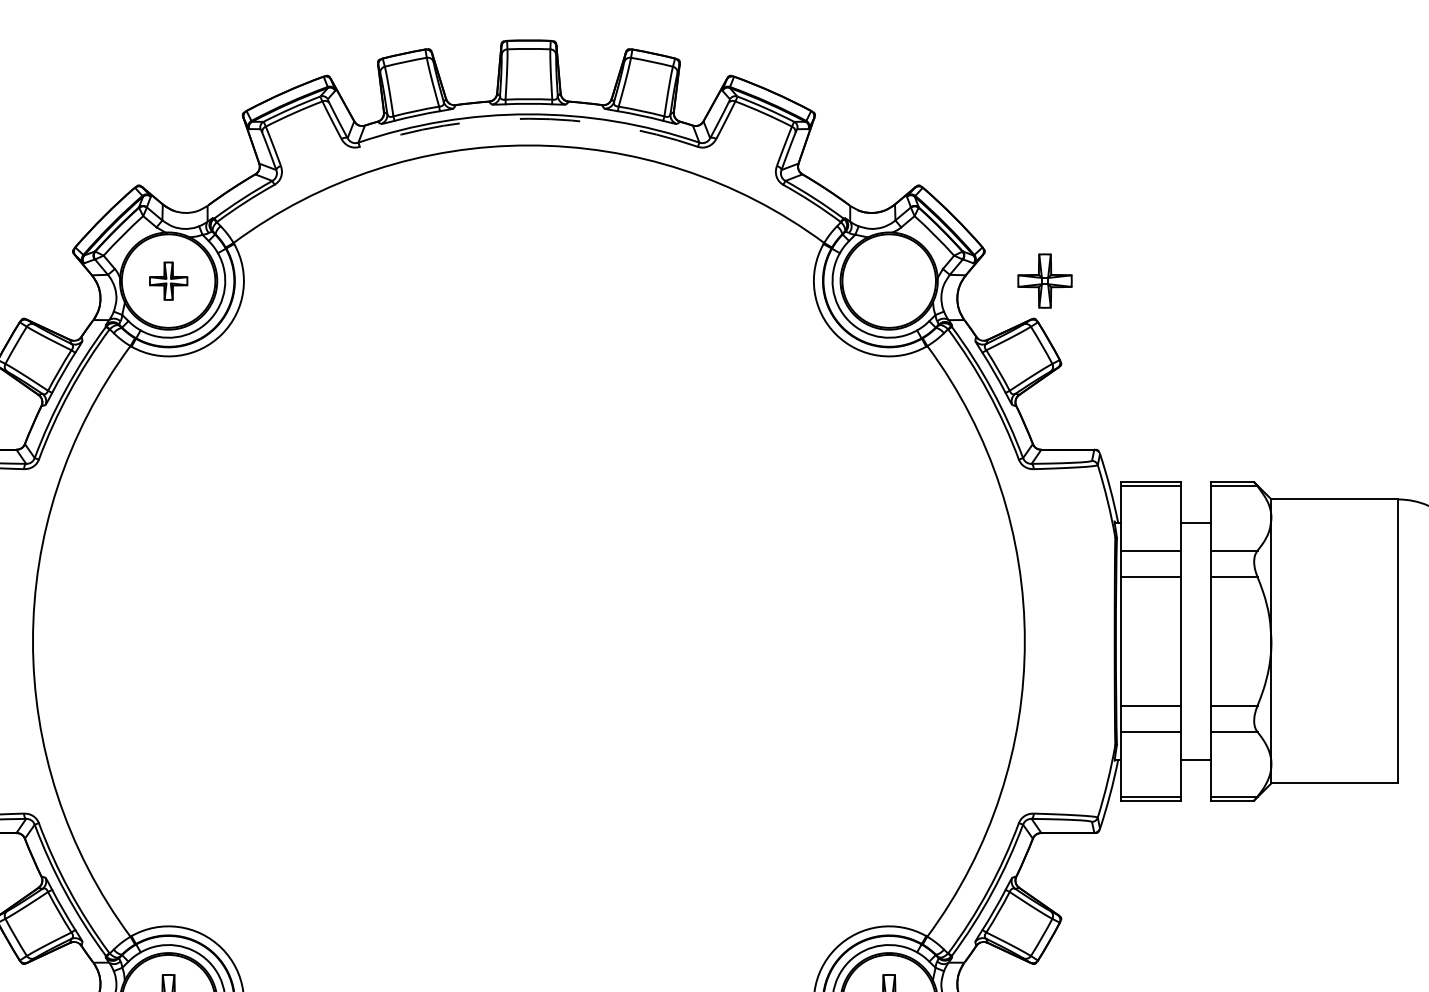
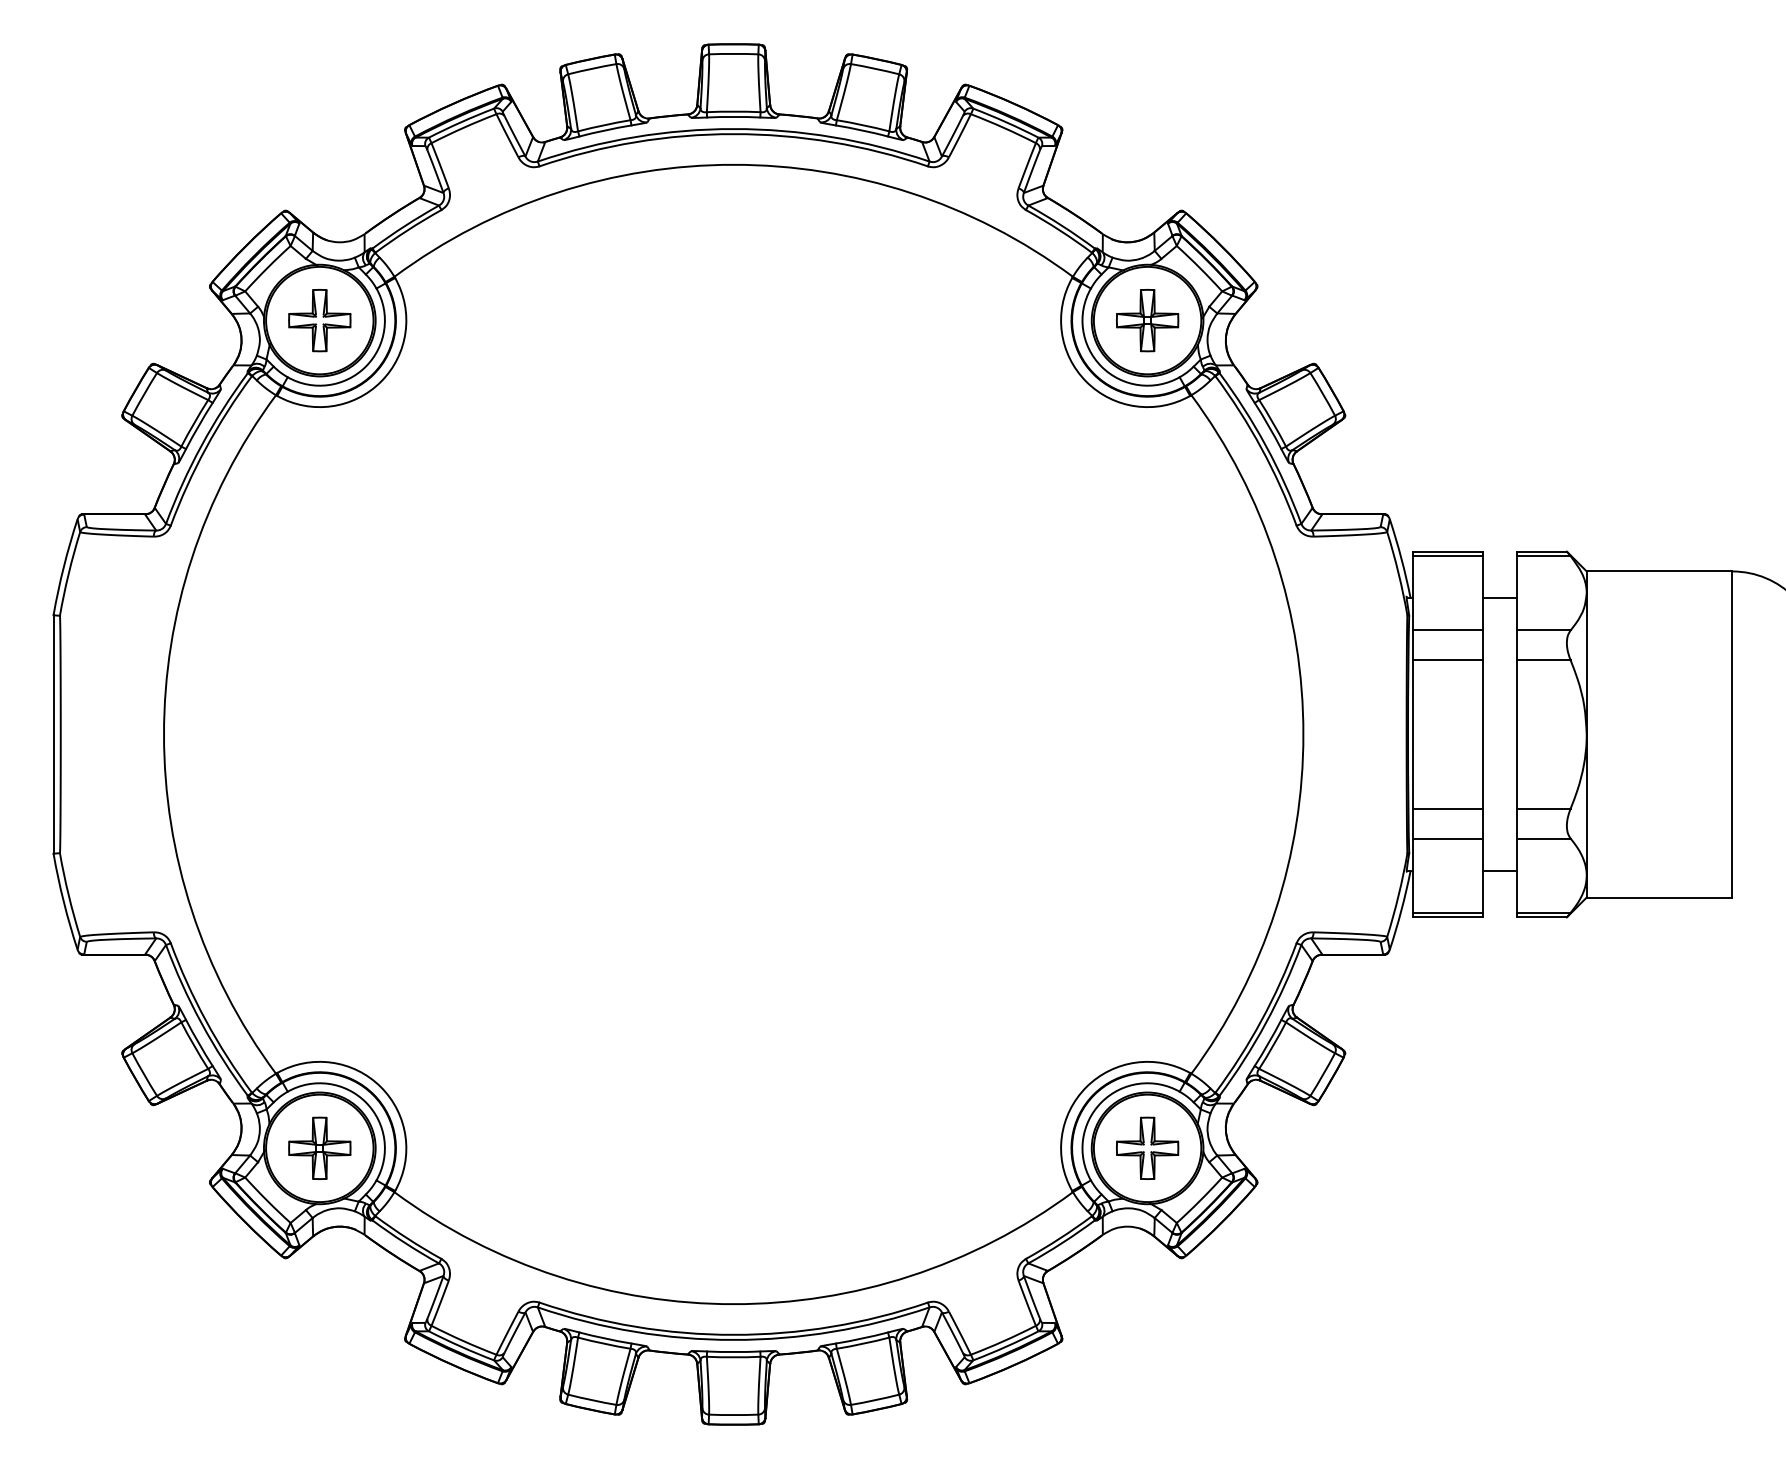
arc: (528, 119) -> (733, 134), dashed -> solid
part: (168, 281) -> (319, 320), size x1.43
part: (1044, 281) -> (1147, 320), moved

